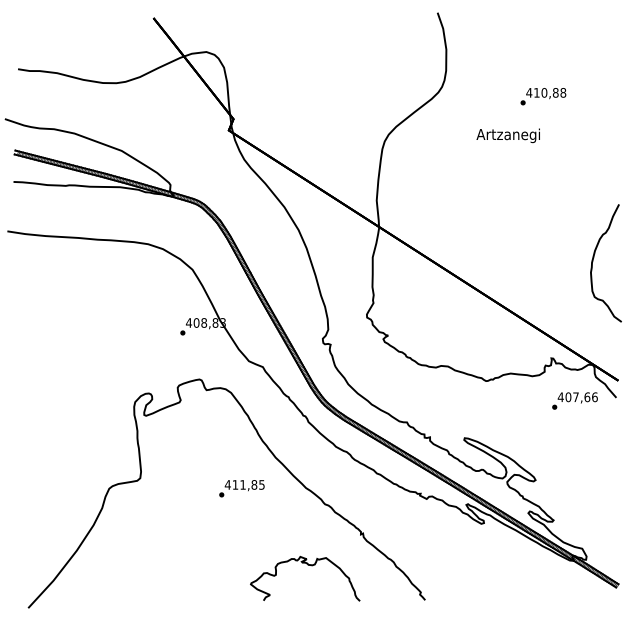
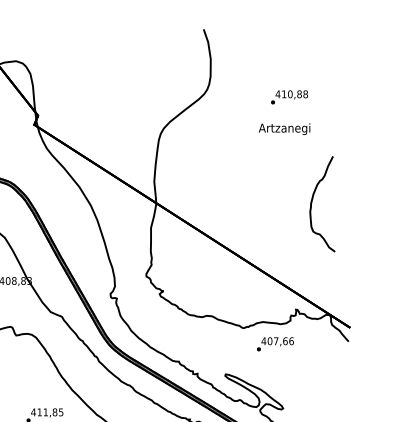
text: (507, 135) -> (283, 128), moved
curve: (593, 261) -> (312, 202), moved
text: (574, 400) -> (274, 343), moved

